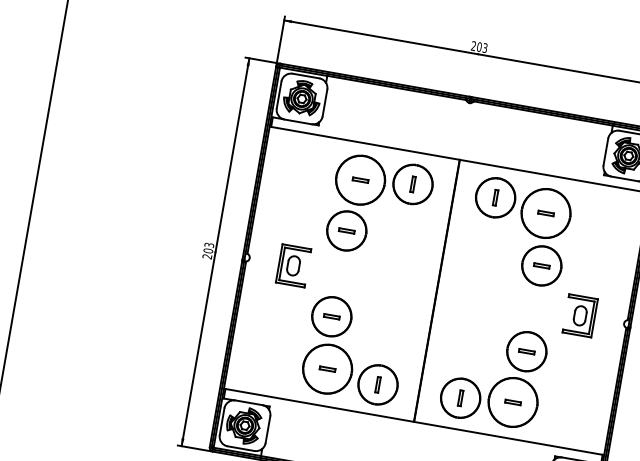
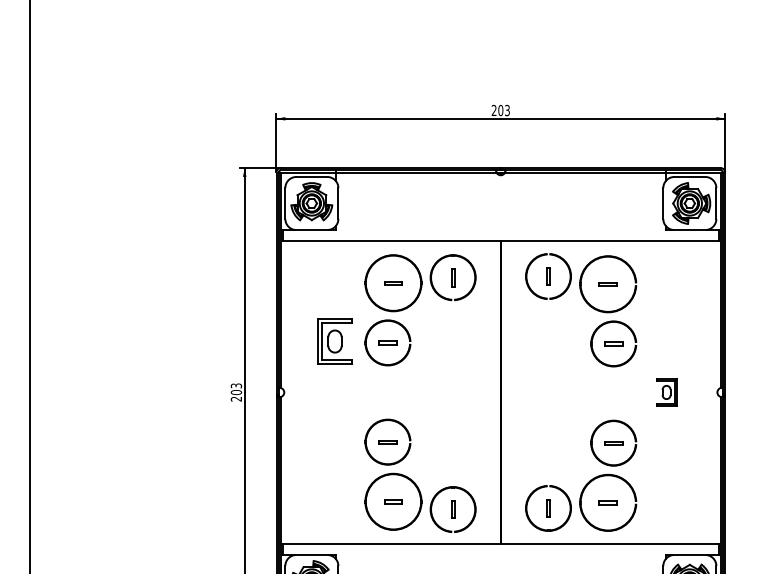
part: (293, 265) -> (334, 341), moved
part: (580, 315) -> (666, 392), size x0.6

